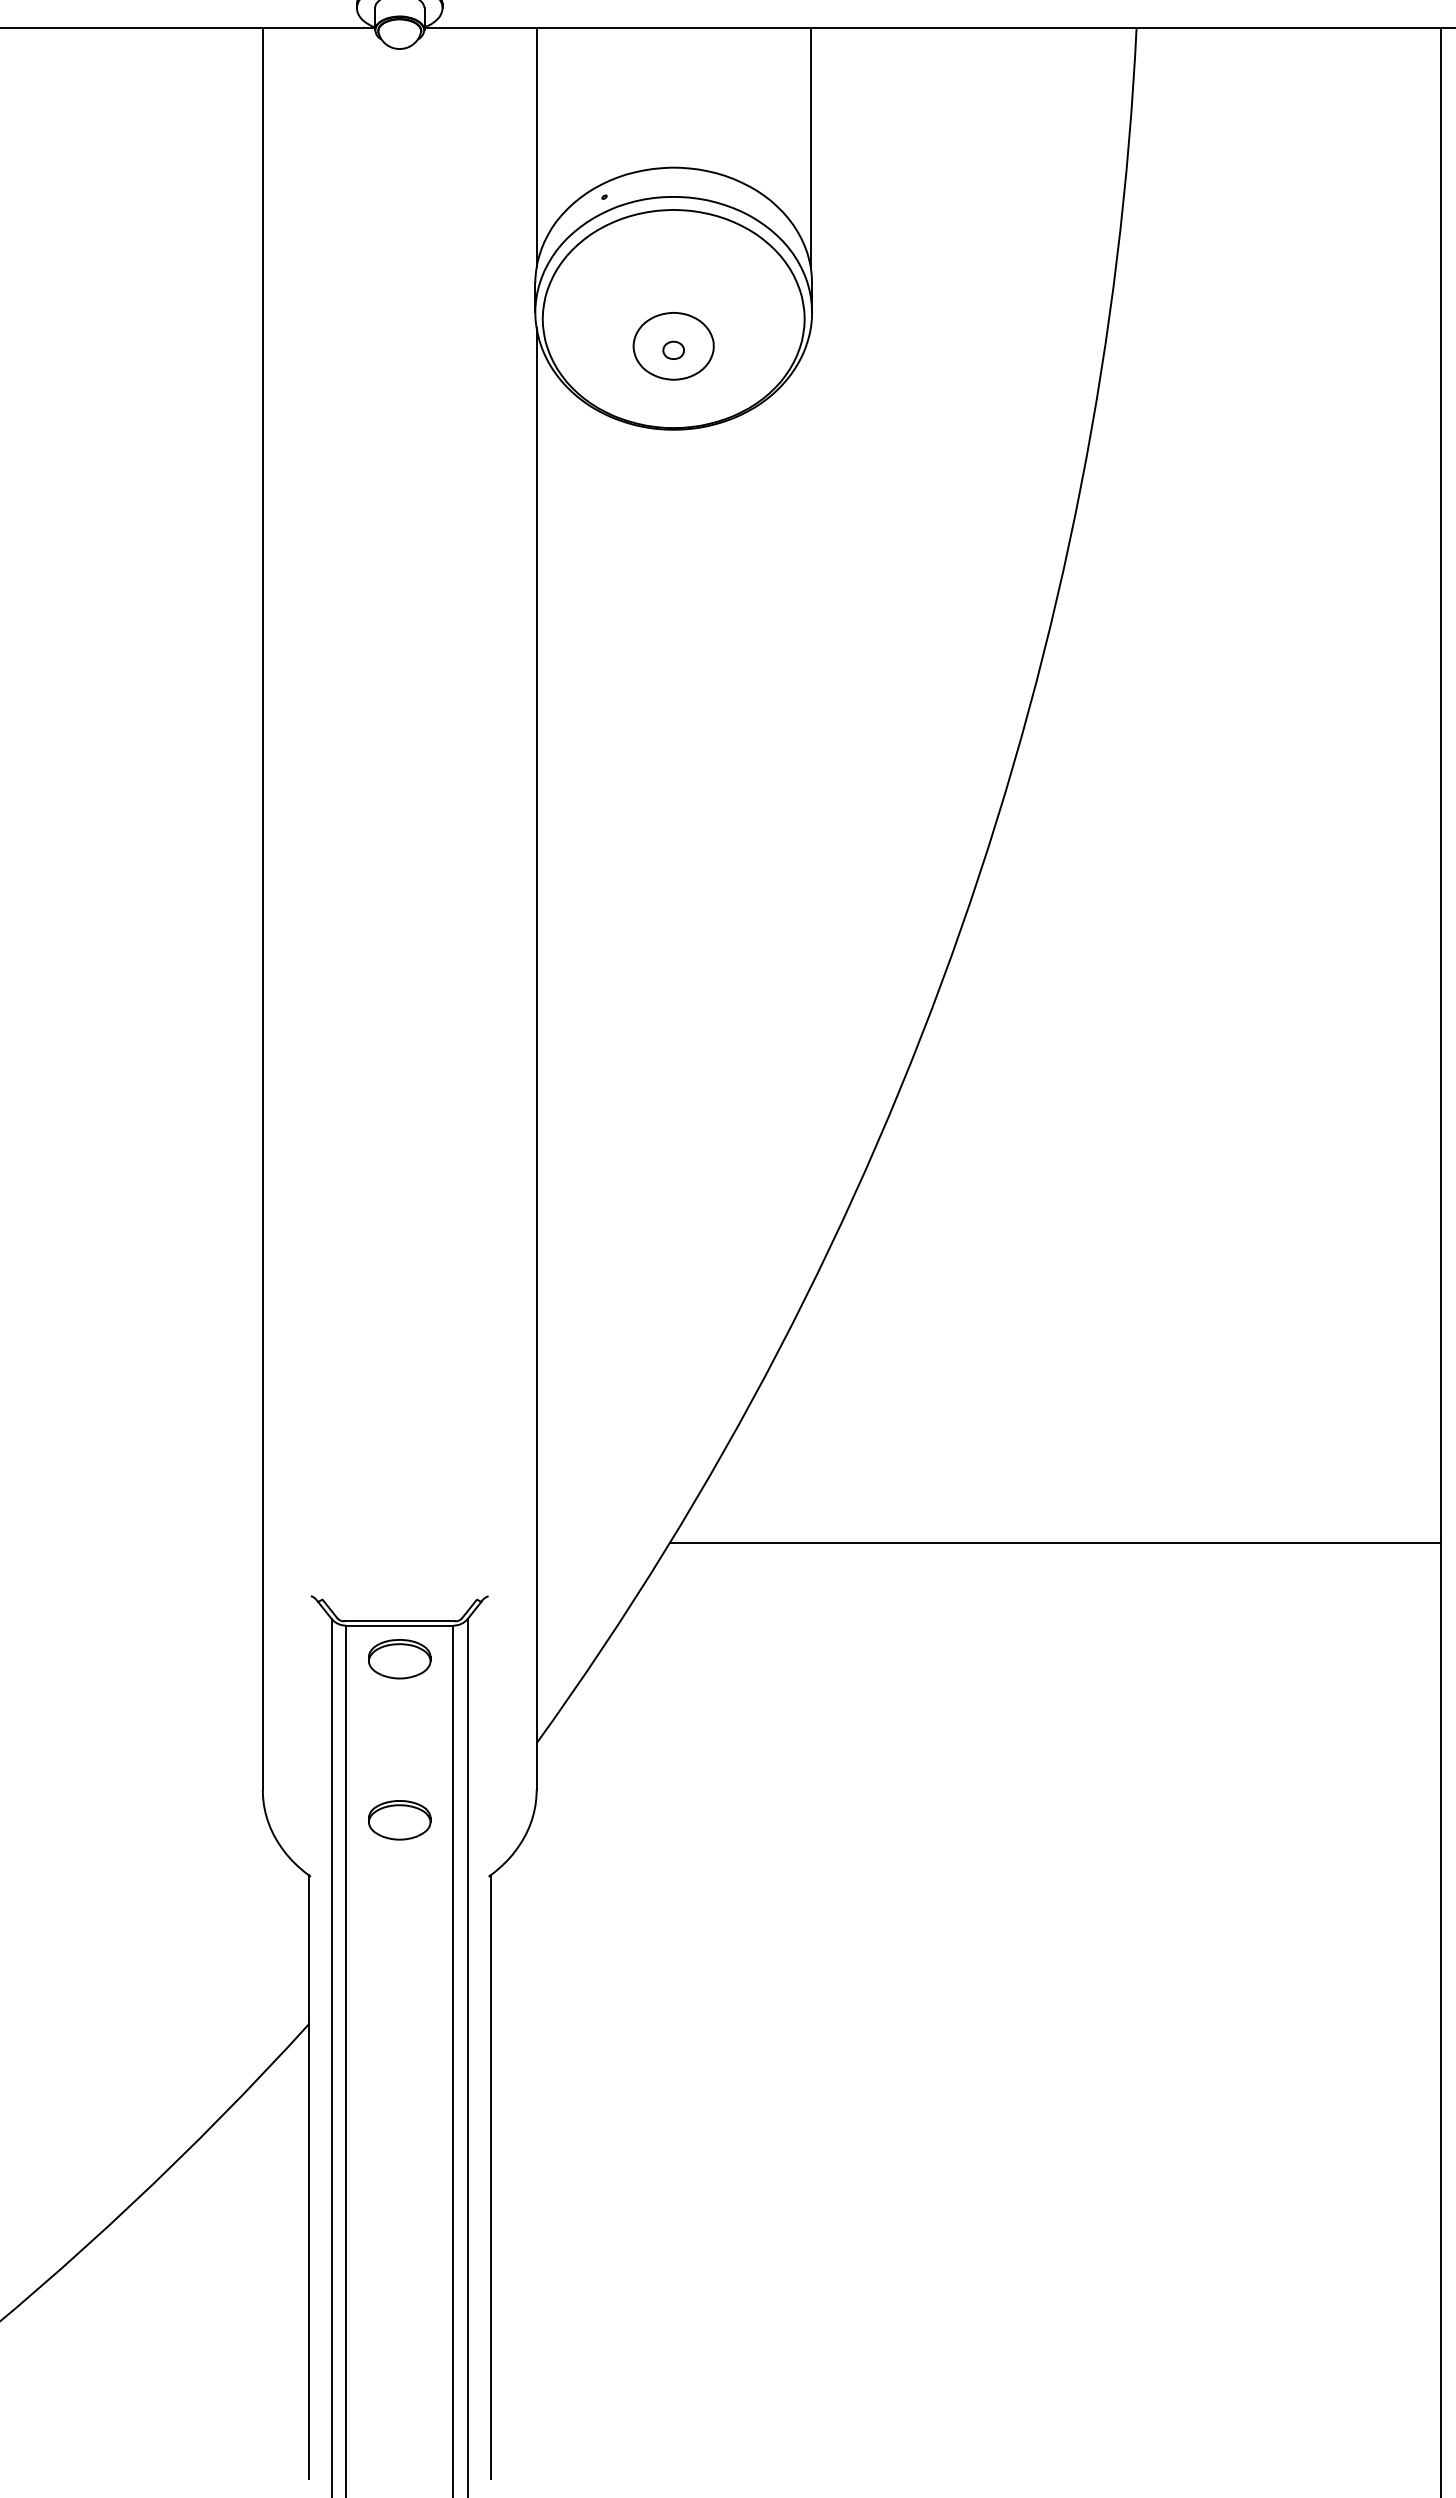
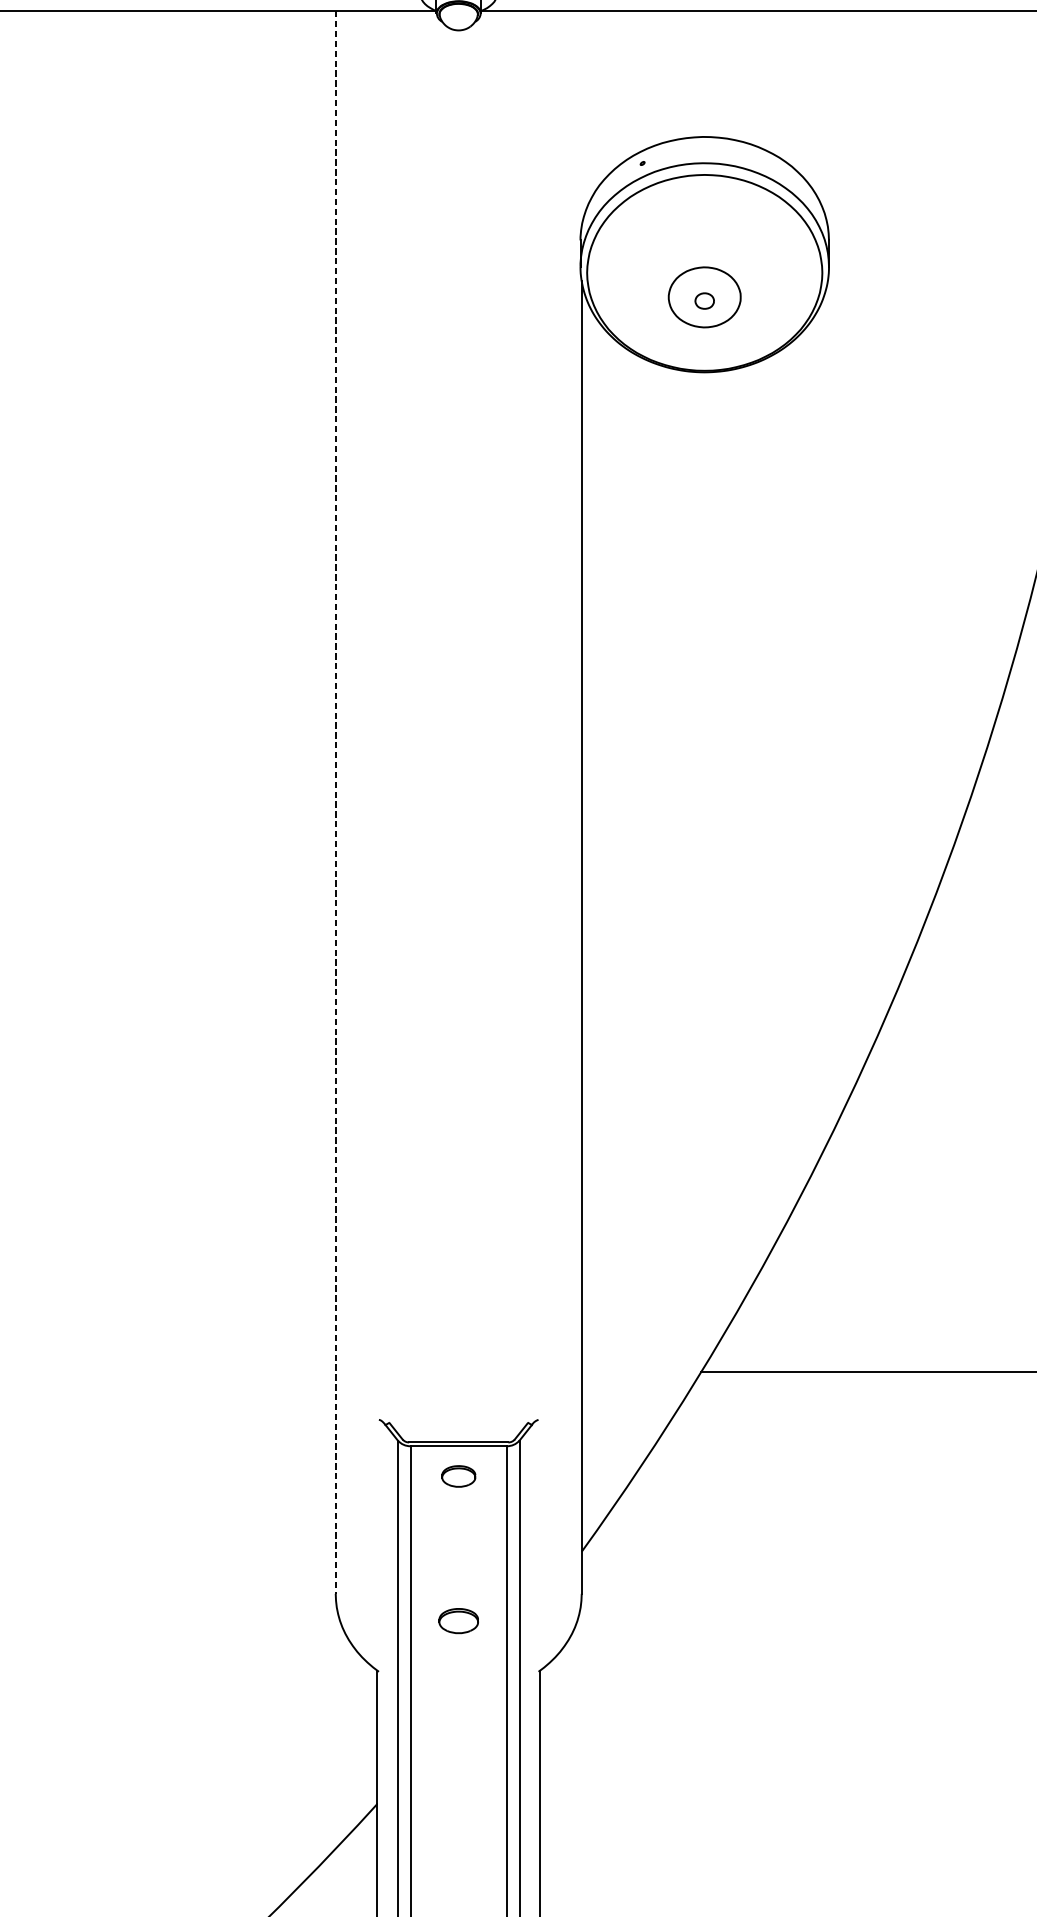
line: (536, 146) -> (581, 117), removed
line: (810, 146) -> (827, 117), removed
line: (262, 909) -> (335, 803), solid -> dashed
part: (399, 1659) -> (458, 1476), size x0.6
part: (399, 1820) -> (458, 1621), size x0.7

